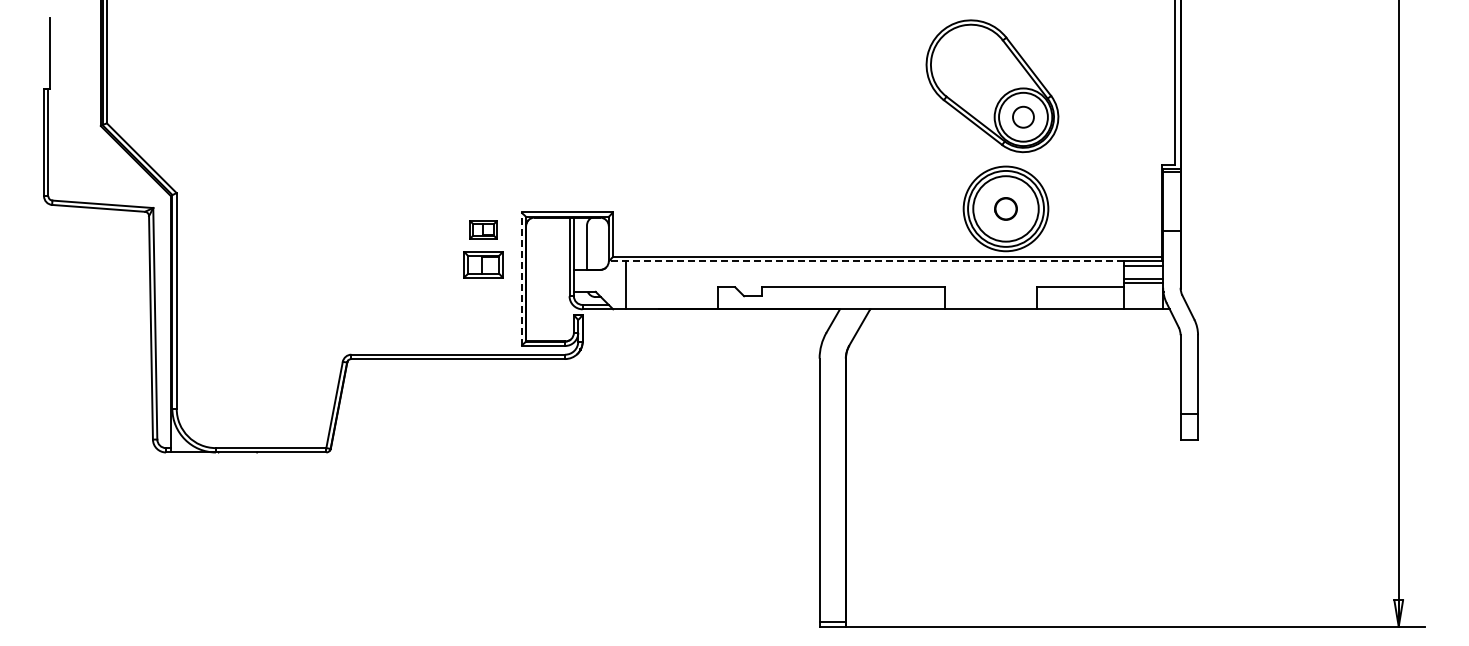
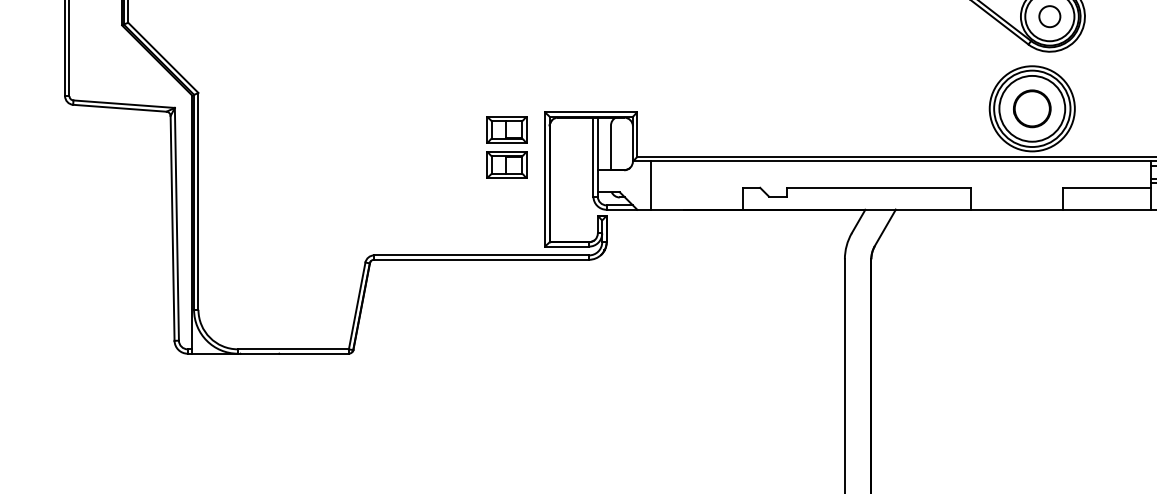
part: (1005, 208) -> (1031, 108), size x1.67
part: (483, 229) -> (506, 129), size x1.43
line: (866, 261) -> (892, 161), dashed -> solid
line: (521, 279) -> (545, 179), dashed -> solid

